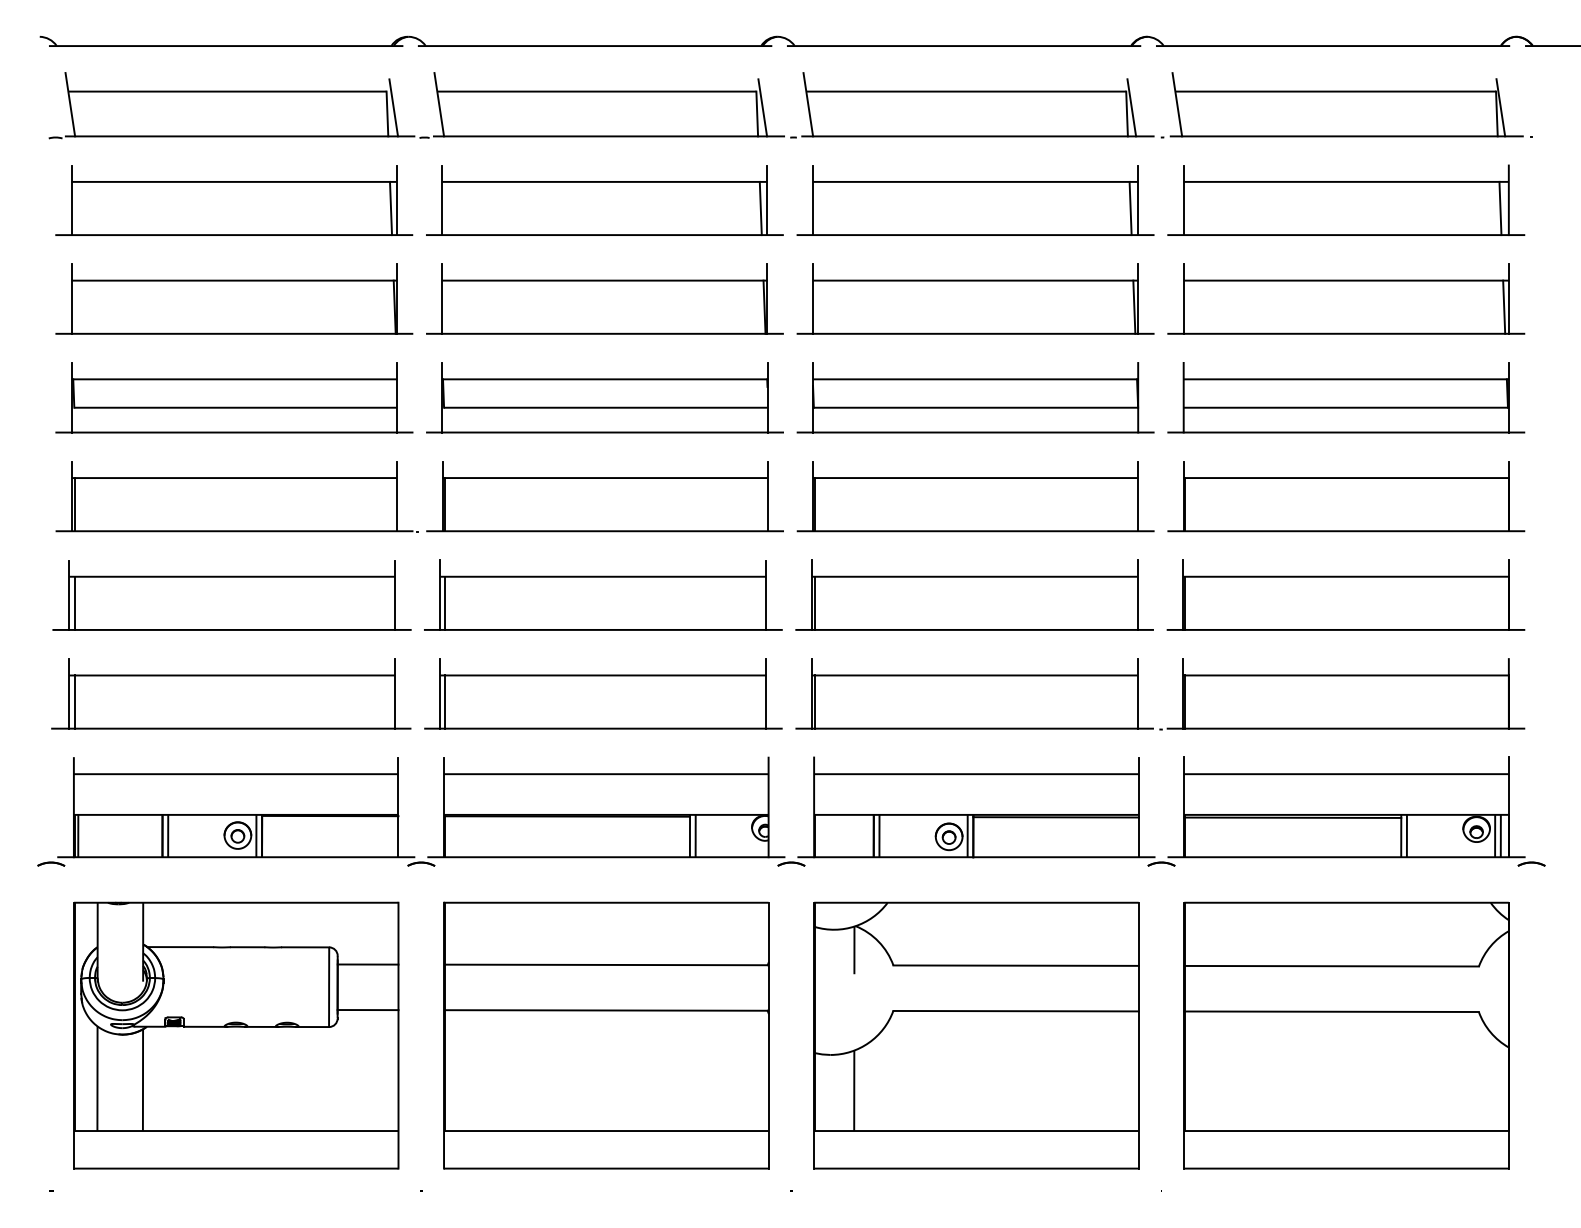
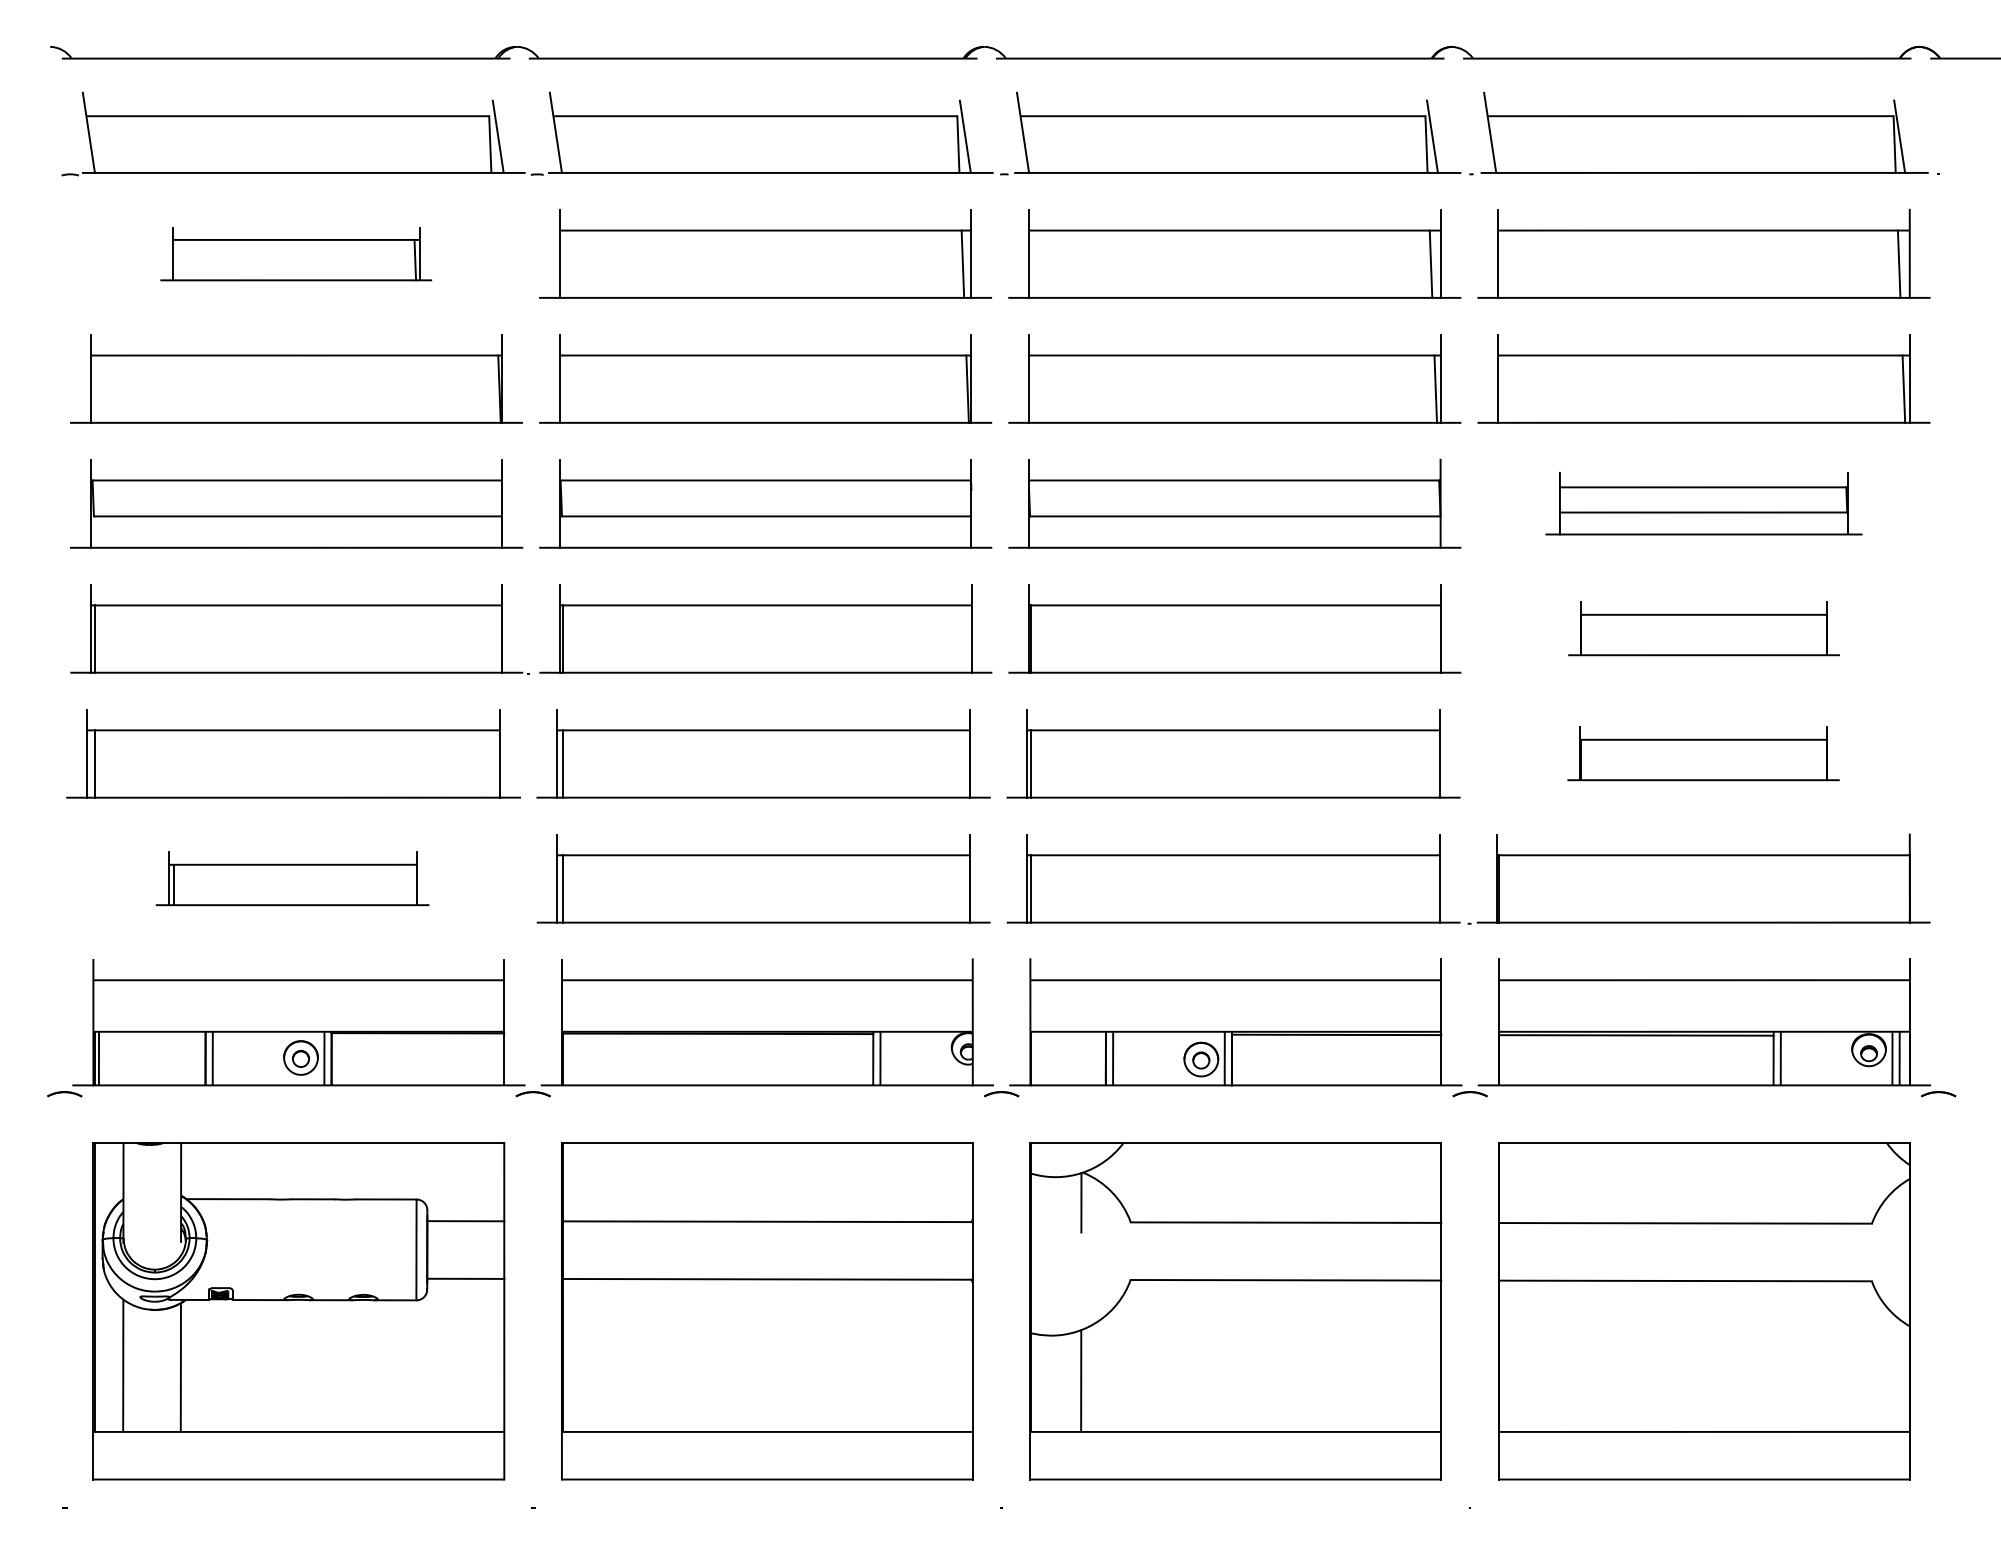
part: (233, 200) -> (295, 253), size x0.6
part: (1345, 397) -> (1703, 503), size x0.7
part: (1345, 496) -> (1703, 628), size x0.6
part: (1345, 595) -> (1703, 753), size x0.6
part: (231, 693) -> (292, 878), size x0.6

